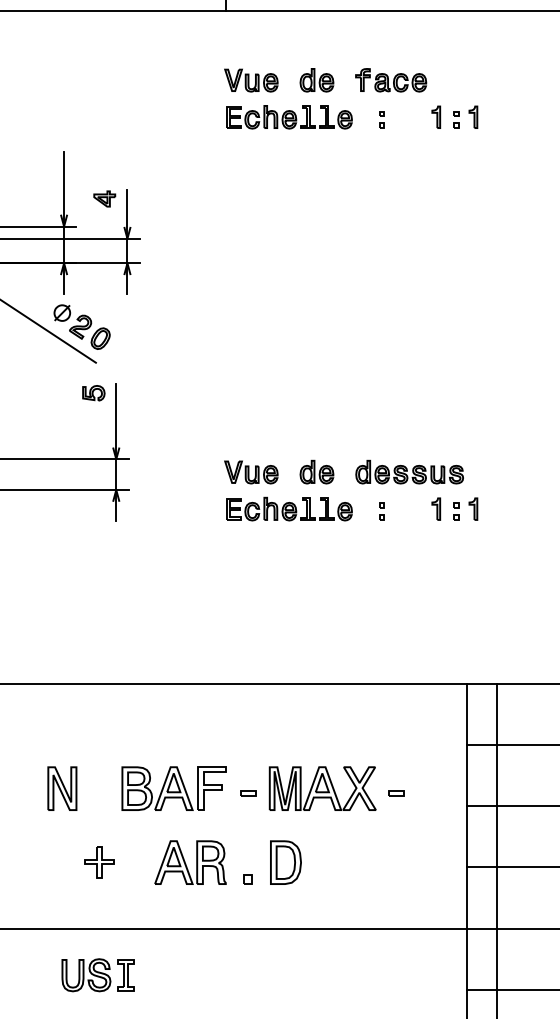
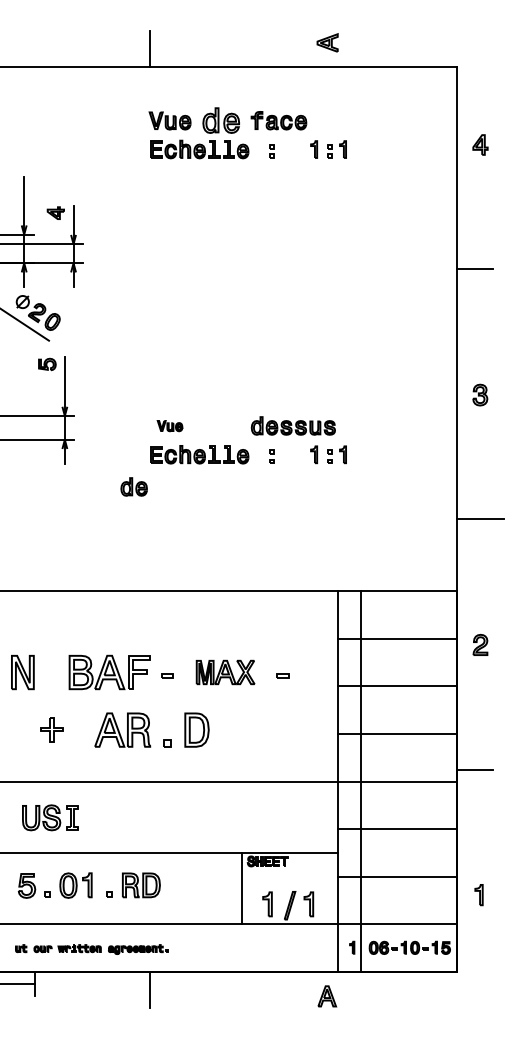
part: (316, 80) -> (220, 120), size x1.4
part: (250, 471) -> (169, 425), size x0.6
part: (316, 471) -> (133, 486), moved
part: (322, 788) -> (225, 672), size x0.7

